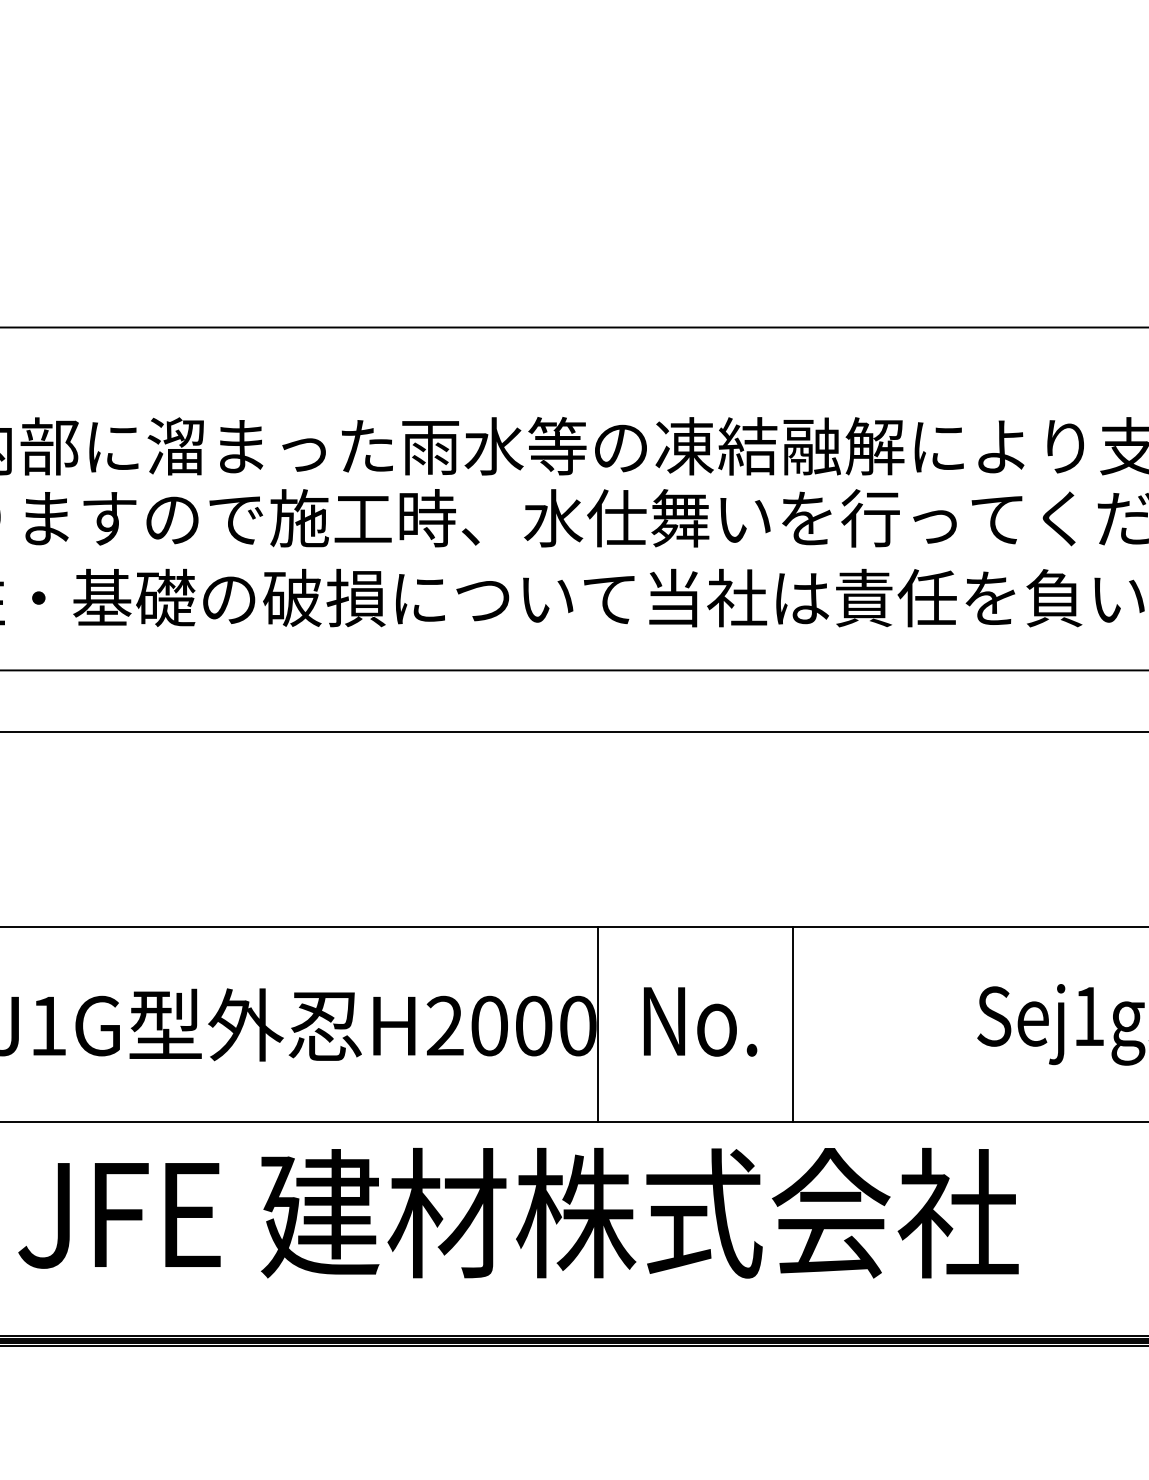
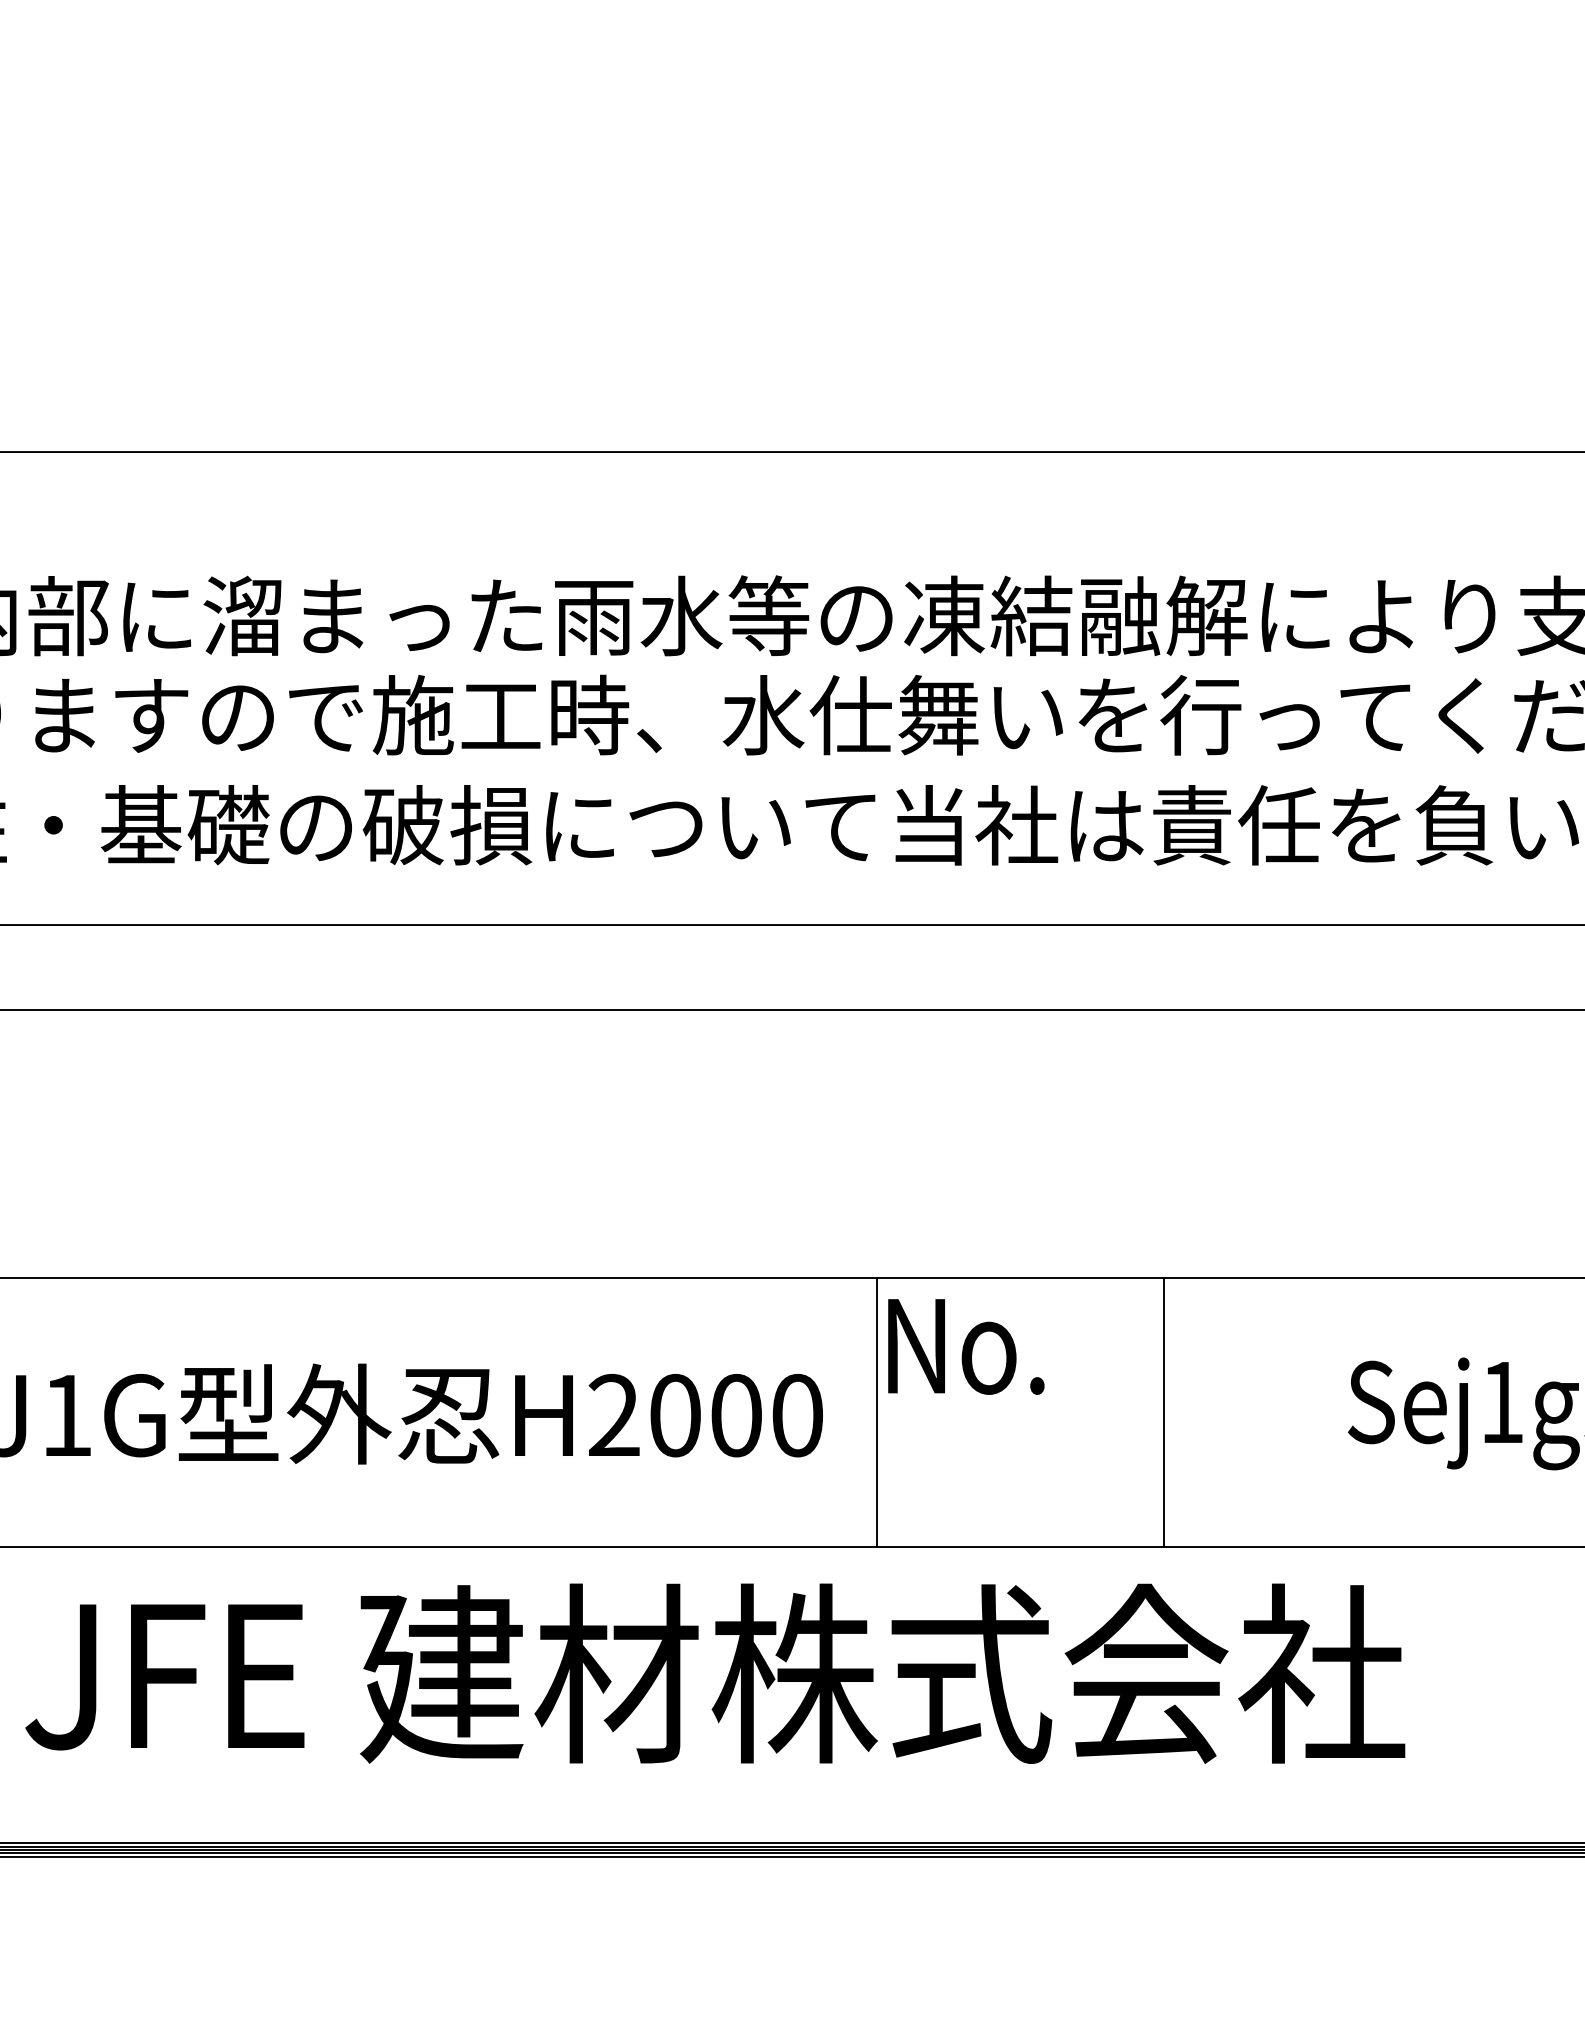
text: (700, 1021) -> (966, 1346), moved
line: (597, 1023) -> (876, 1412), moved
line: (792, 1023) -> (1163, 1412), moved

